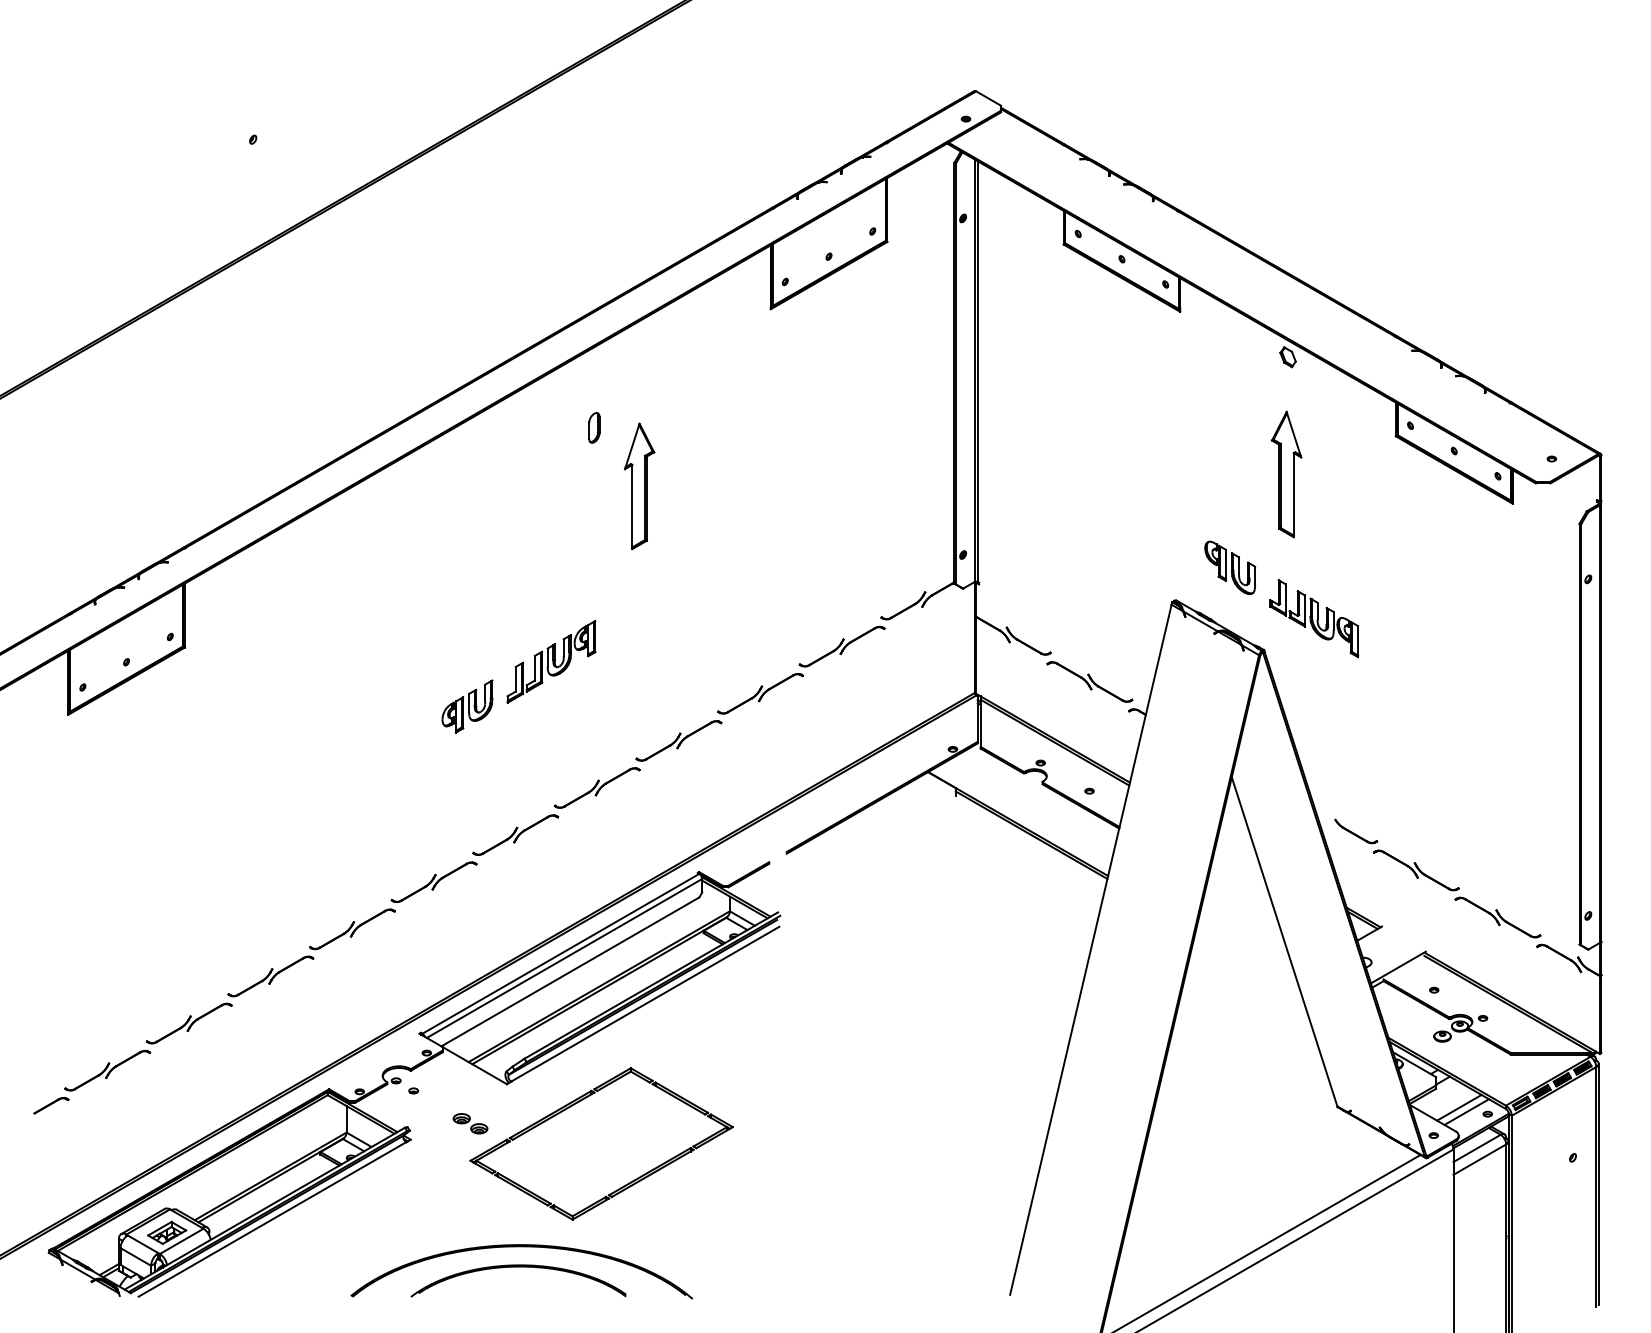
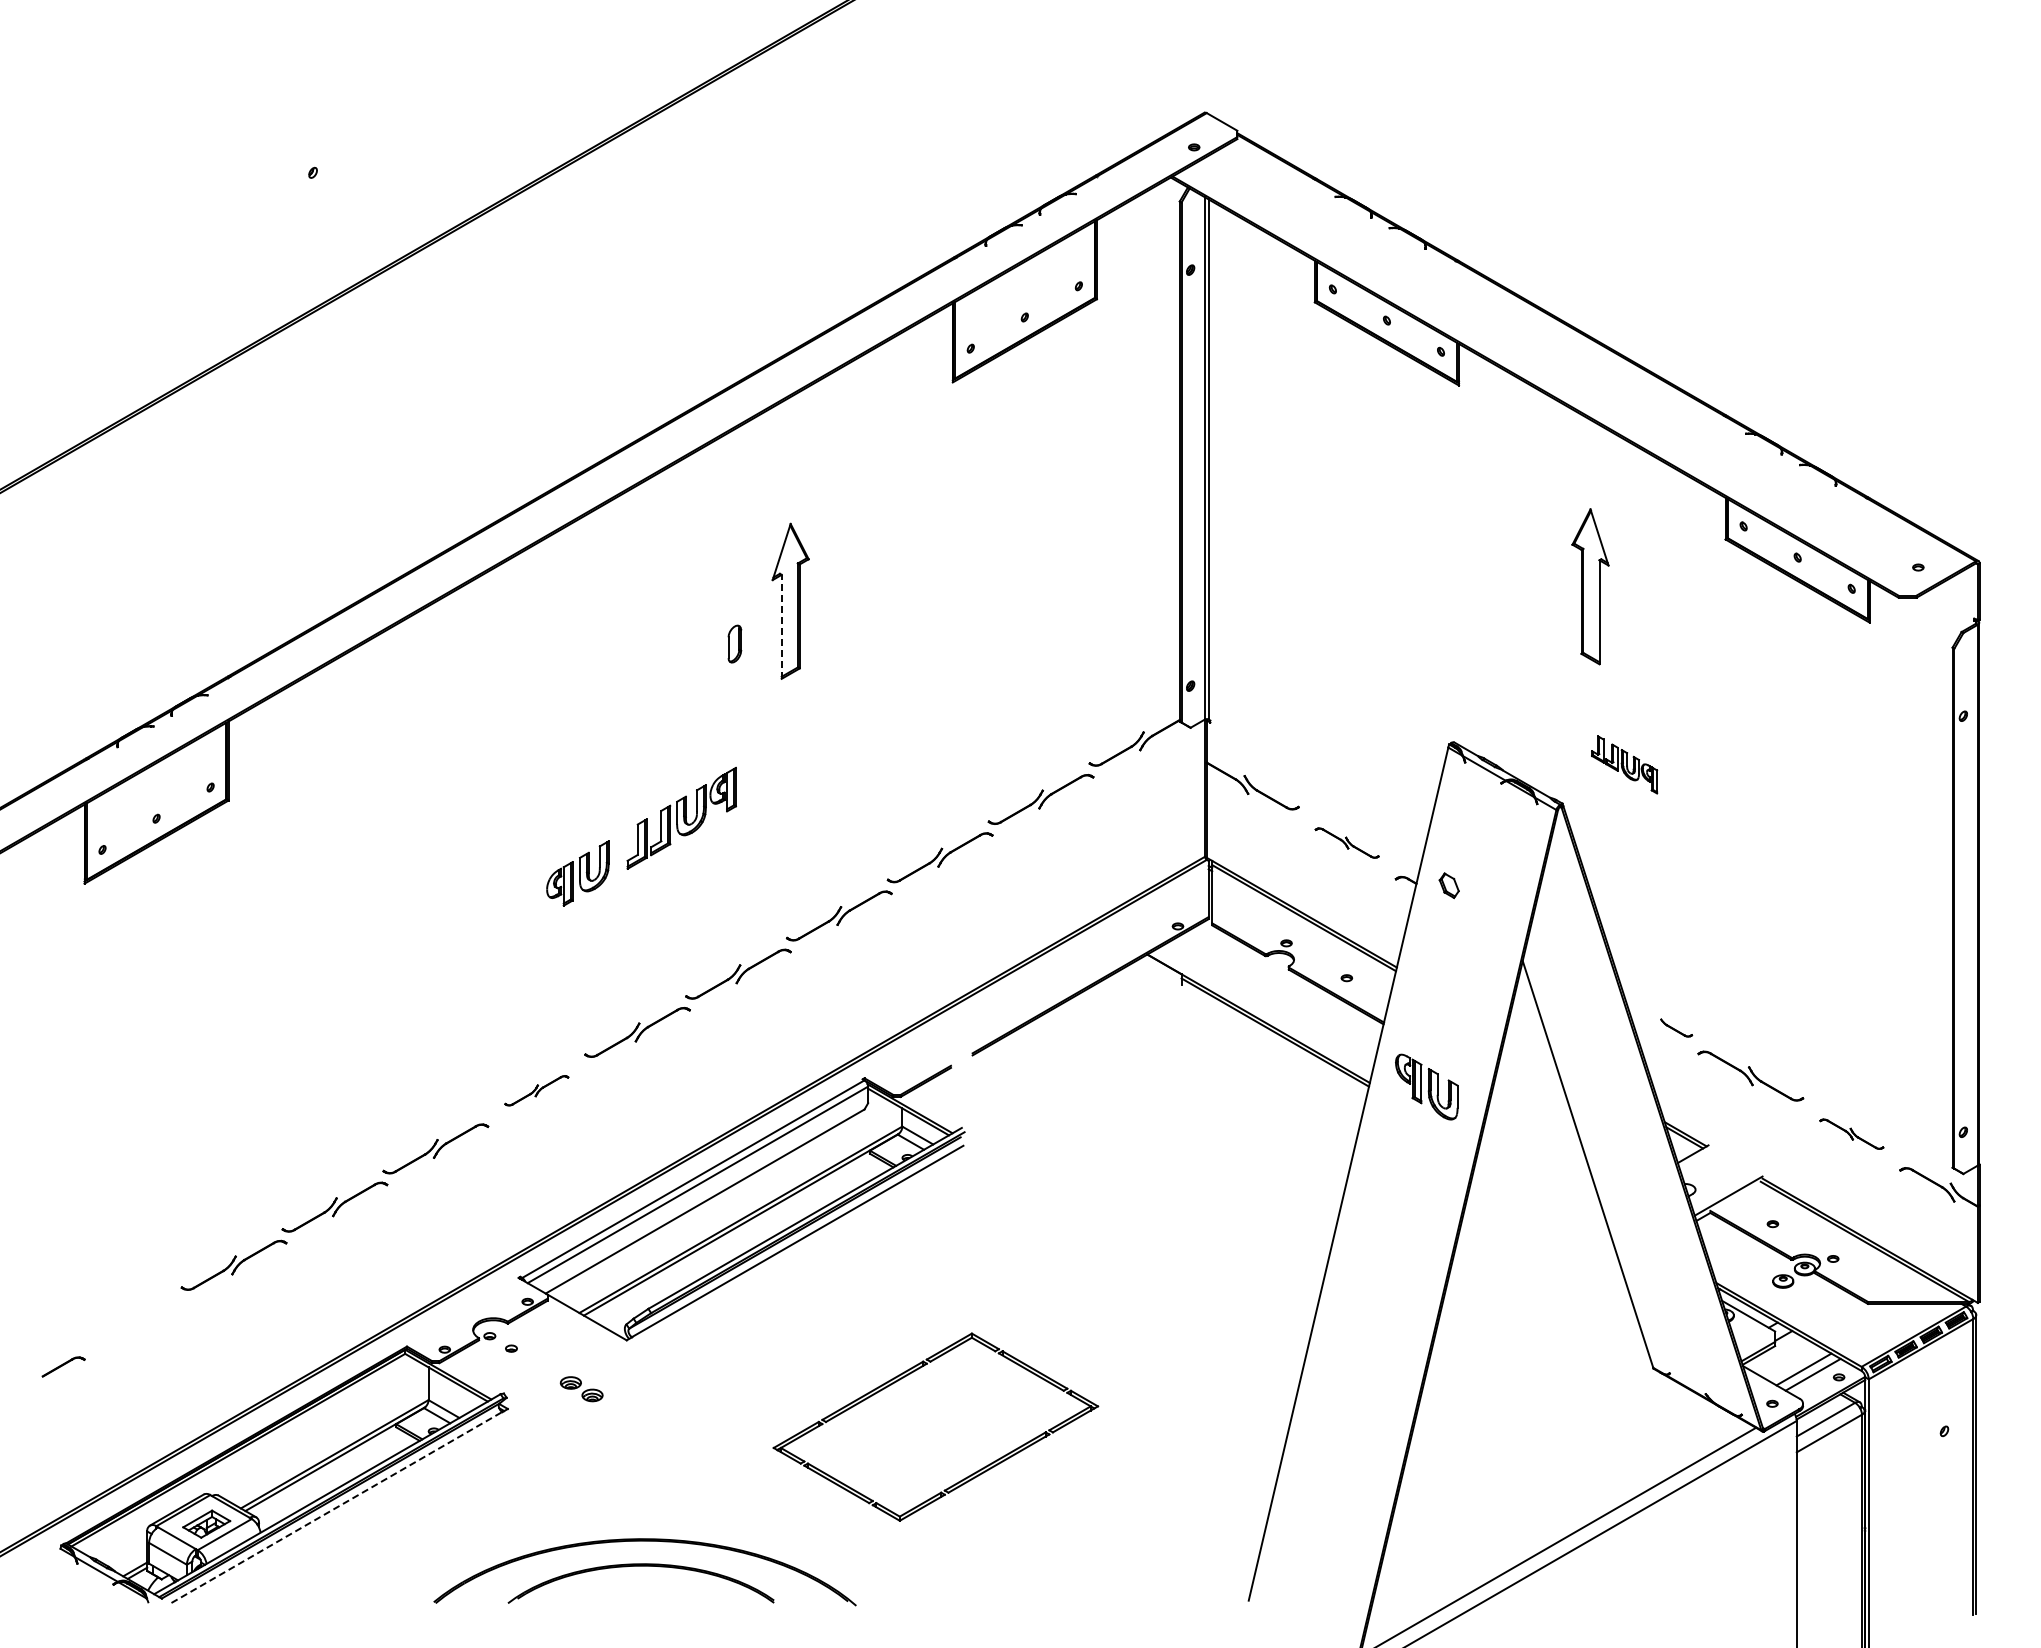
part: (1287, 357) -> (1448, 885), moved
part: (594, 427) -> (734, 643), moved
line: (632, 506) -> (781, 626), solid -> dashed
part: (1230, 567) -> (1426, 1086), moved
part: (1314, 618) -> (1624, 764), size x0.6
part: (1089, 681) -> (1346, 842), size x0.6
part: (1356, 831) -> (1676, 1027), size x0.6
part: (433, 882) -> (536, 1090), size x0.6
part: (1497, 916) -> (1851, 1133), size x0.6
part: (107, 1070) -> (132, 1323), removed
part: (601, 1143) -> (935, 1426), moved
line: (272, 1219) -> (336, 1507), solid -> dashed

